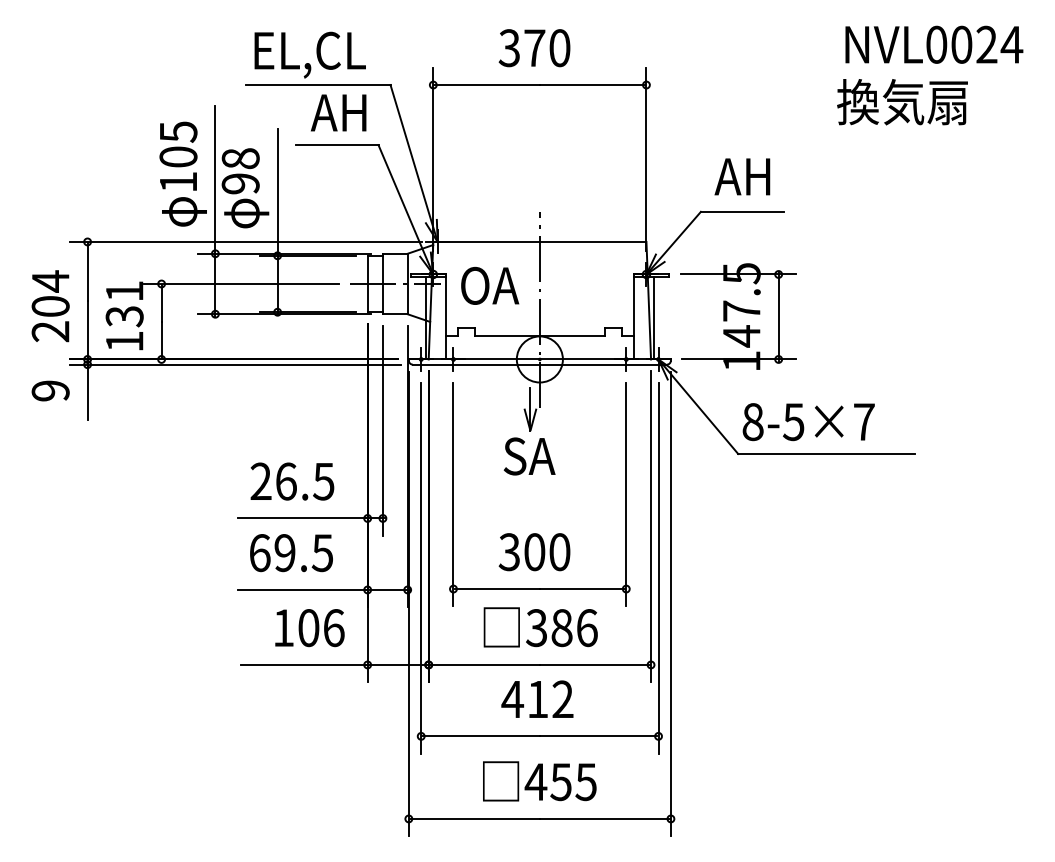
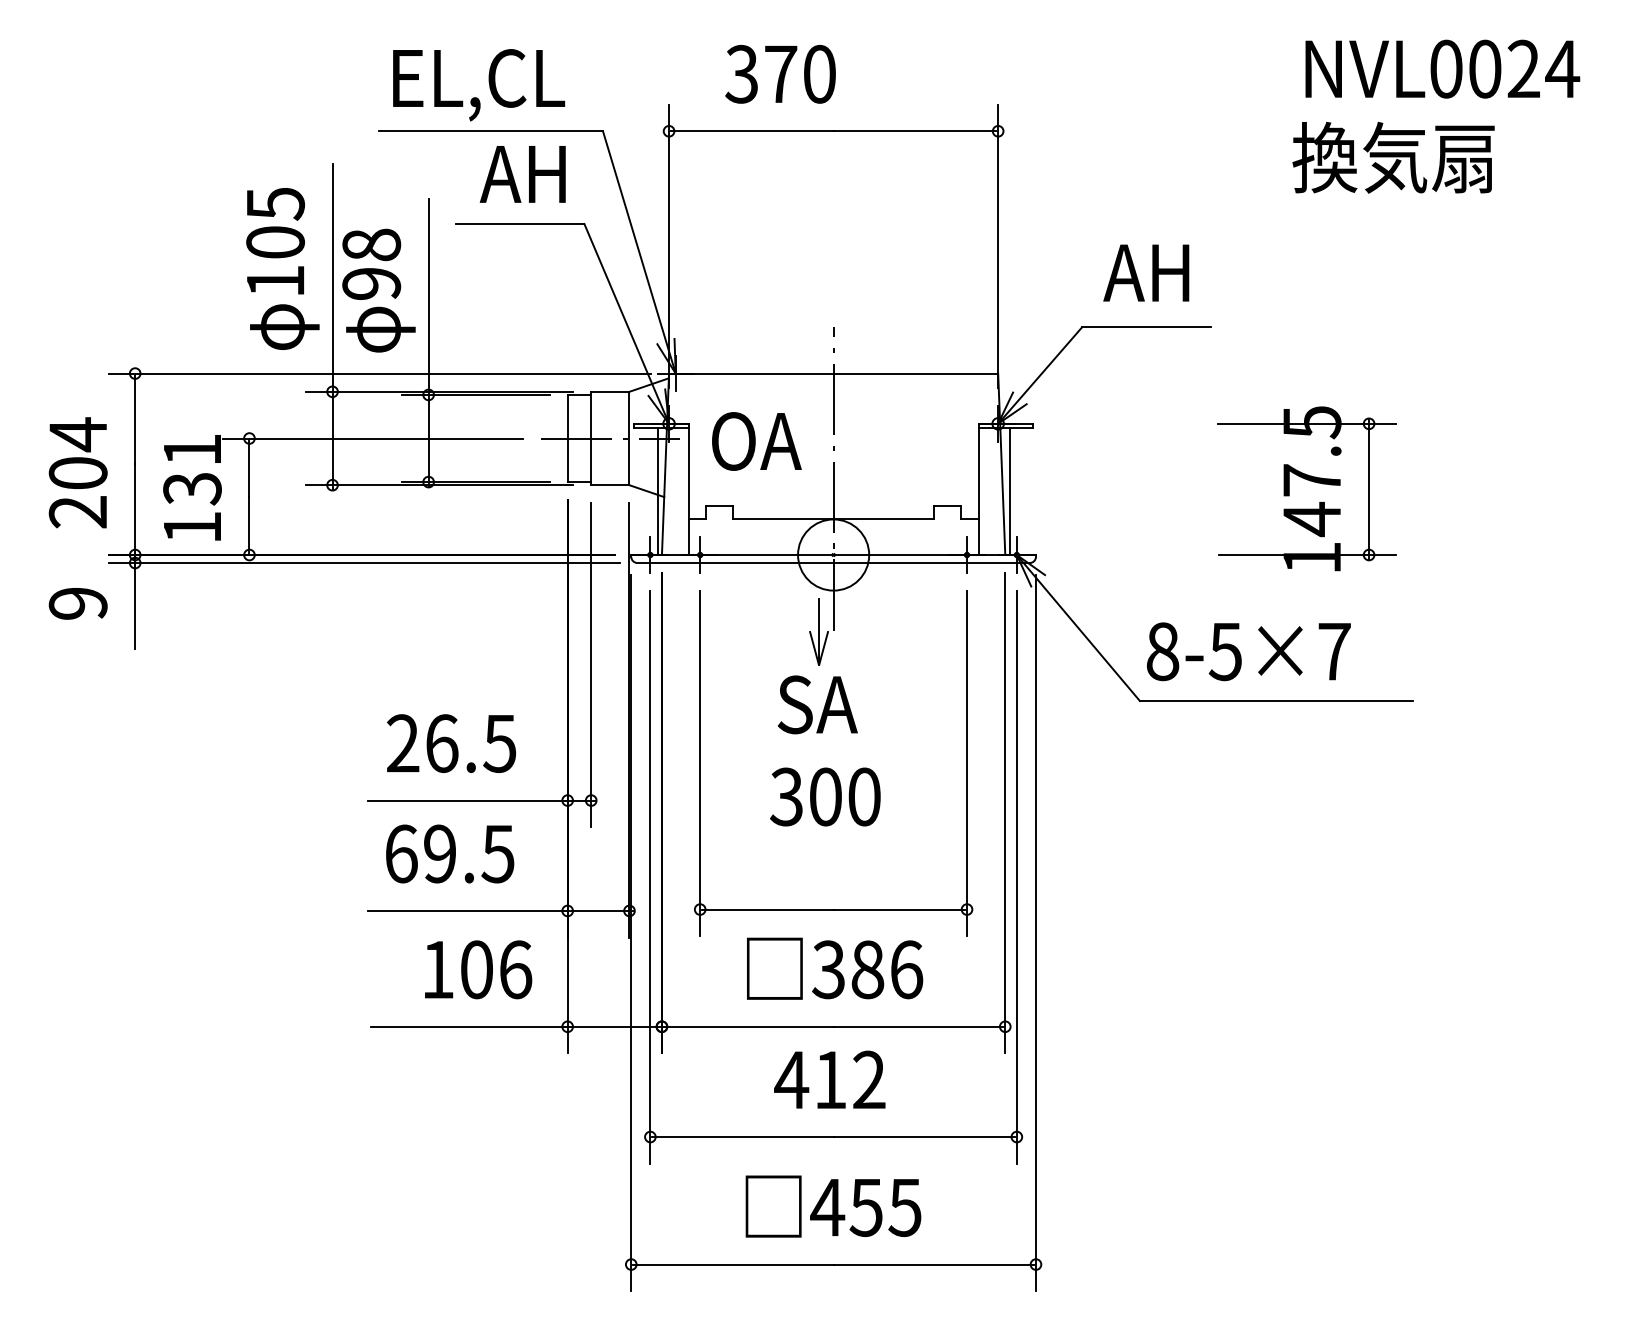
text: (534, 48) -> (780, 74), moved
part: (738, 316) -> (1307, 488), moved
text: (534, 552) -> (825, 797), moved

